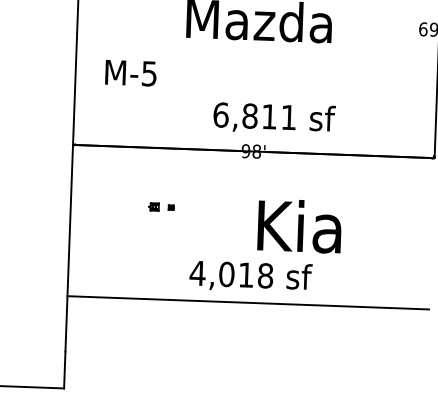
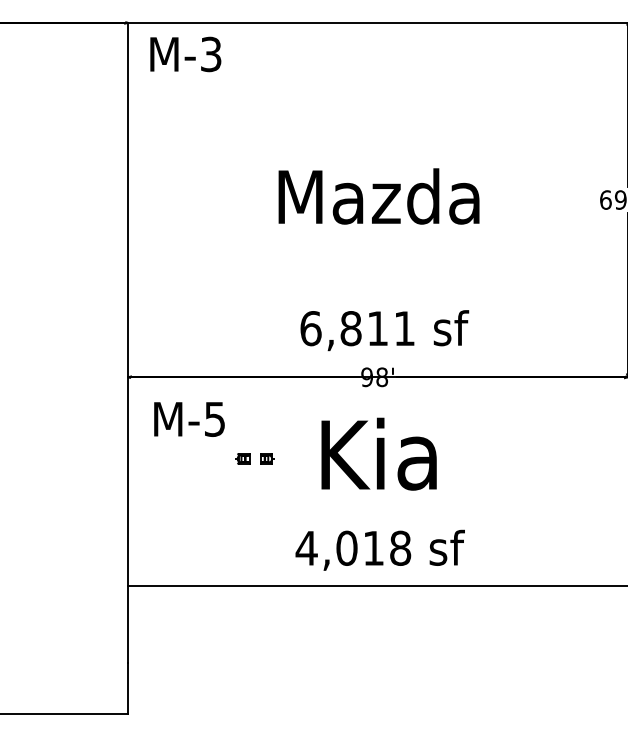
text: (131, 73) -> (189, 419), moved
text: (274, 118) -> (384, 330), moved
part: (171, 207) -> (267, 458), size x1.67
text: (299, 225) -> (378, 453), moved

